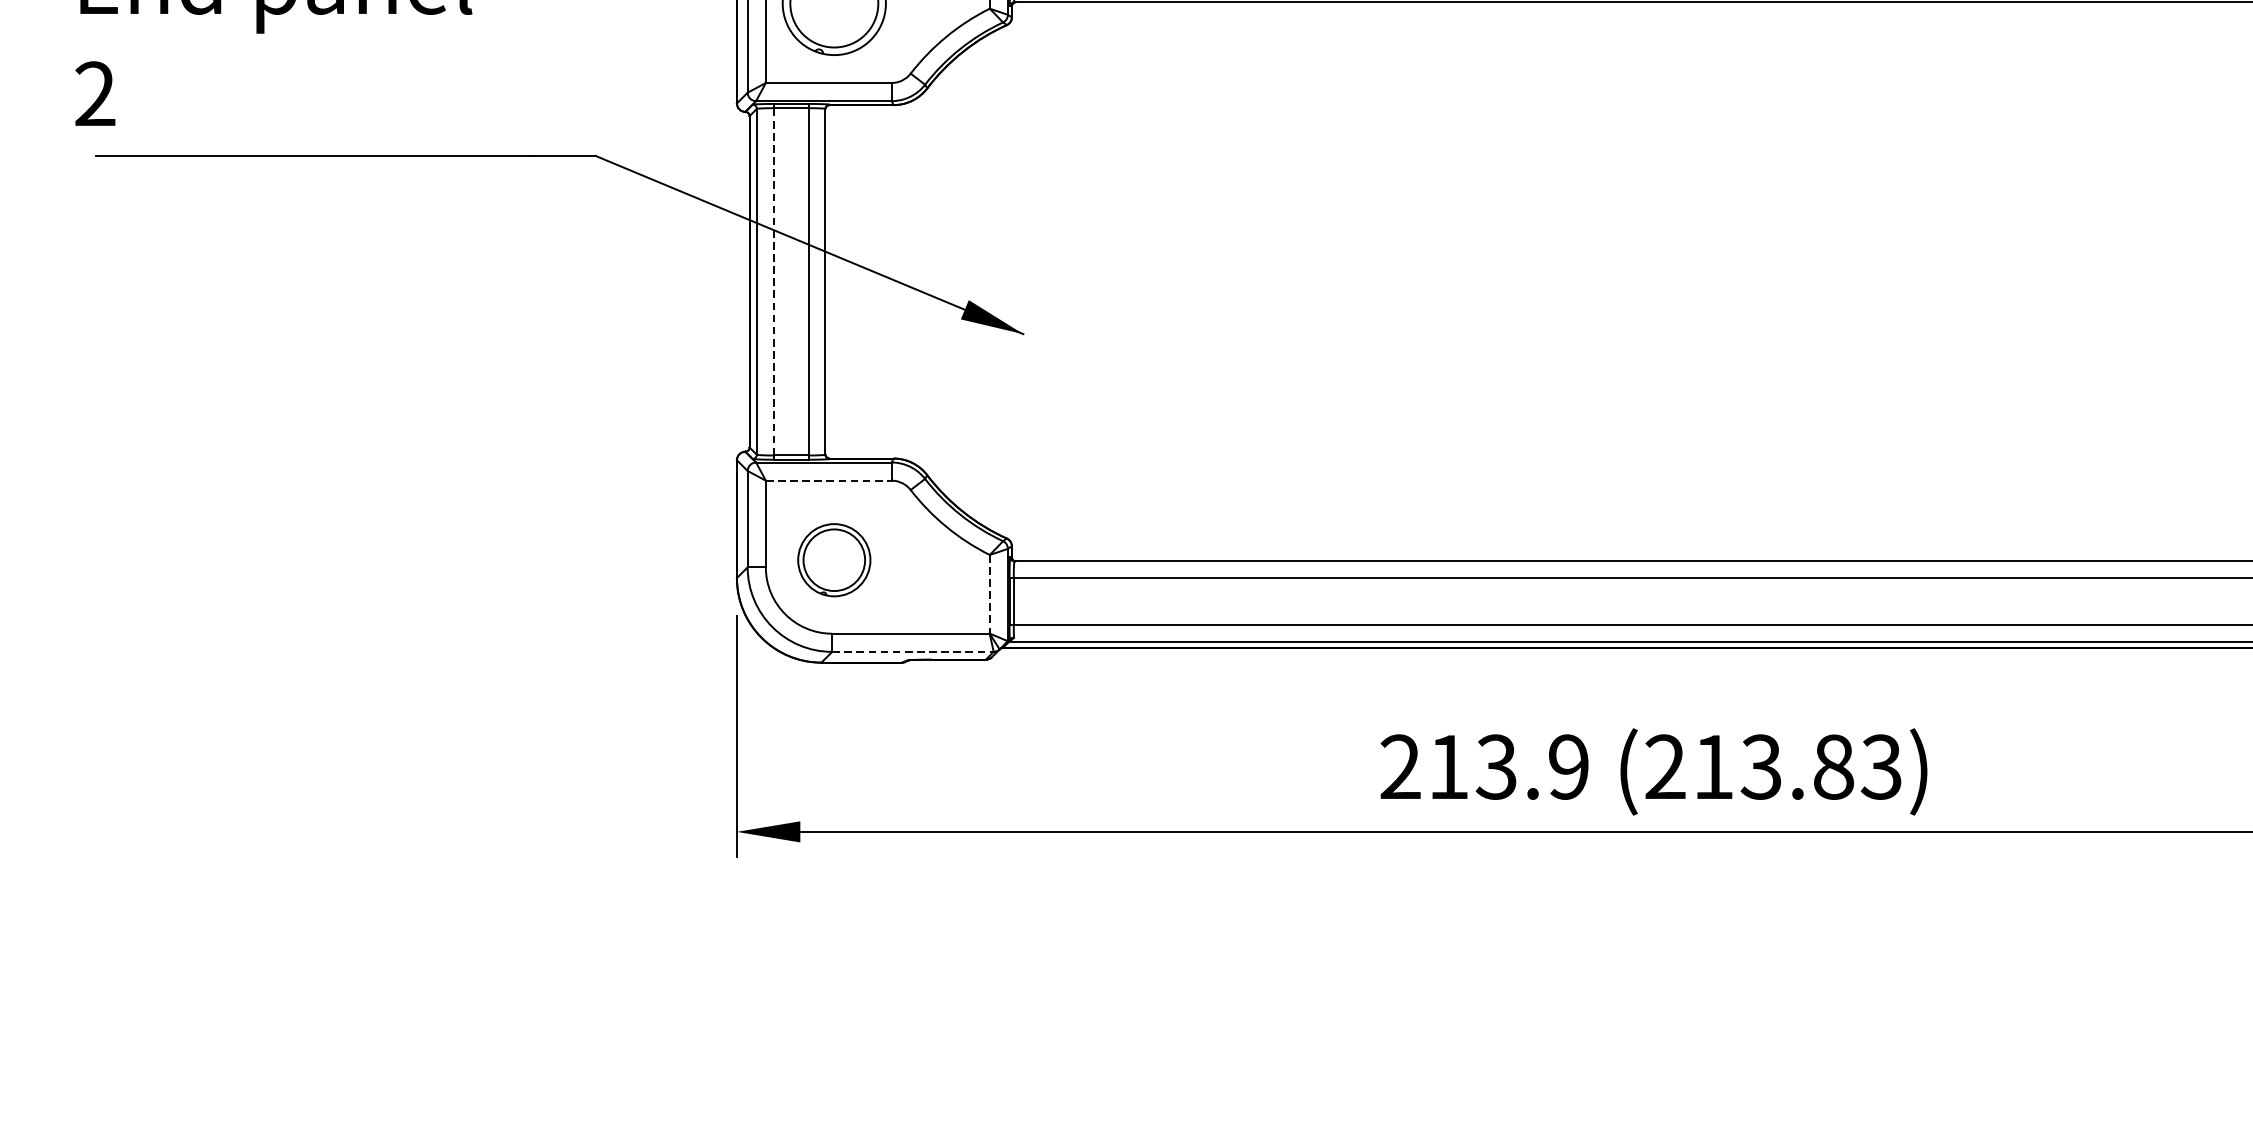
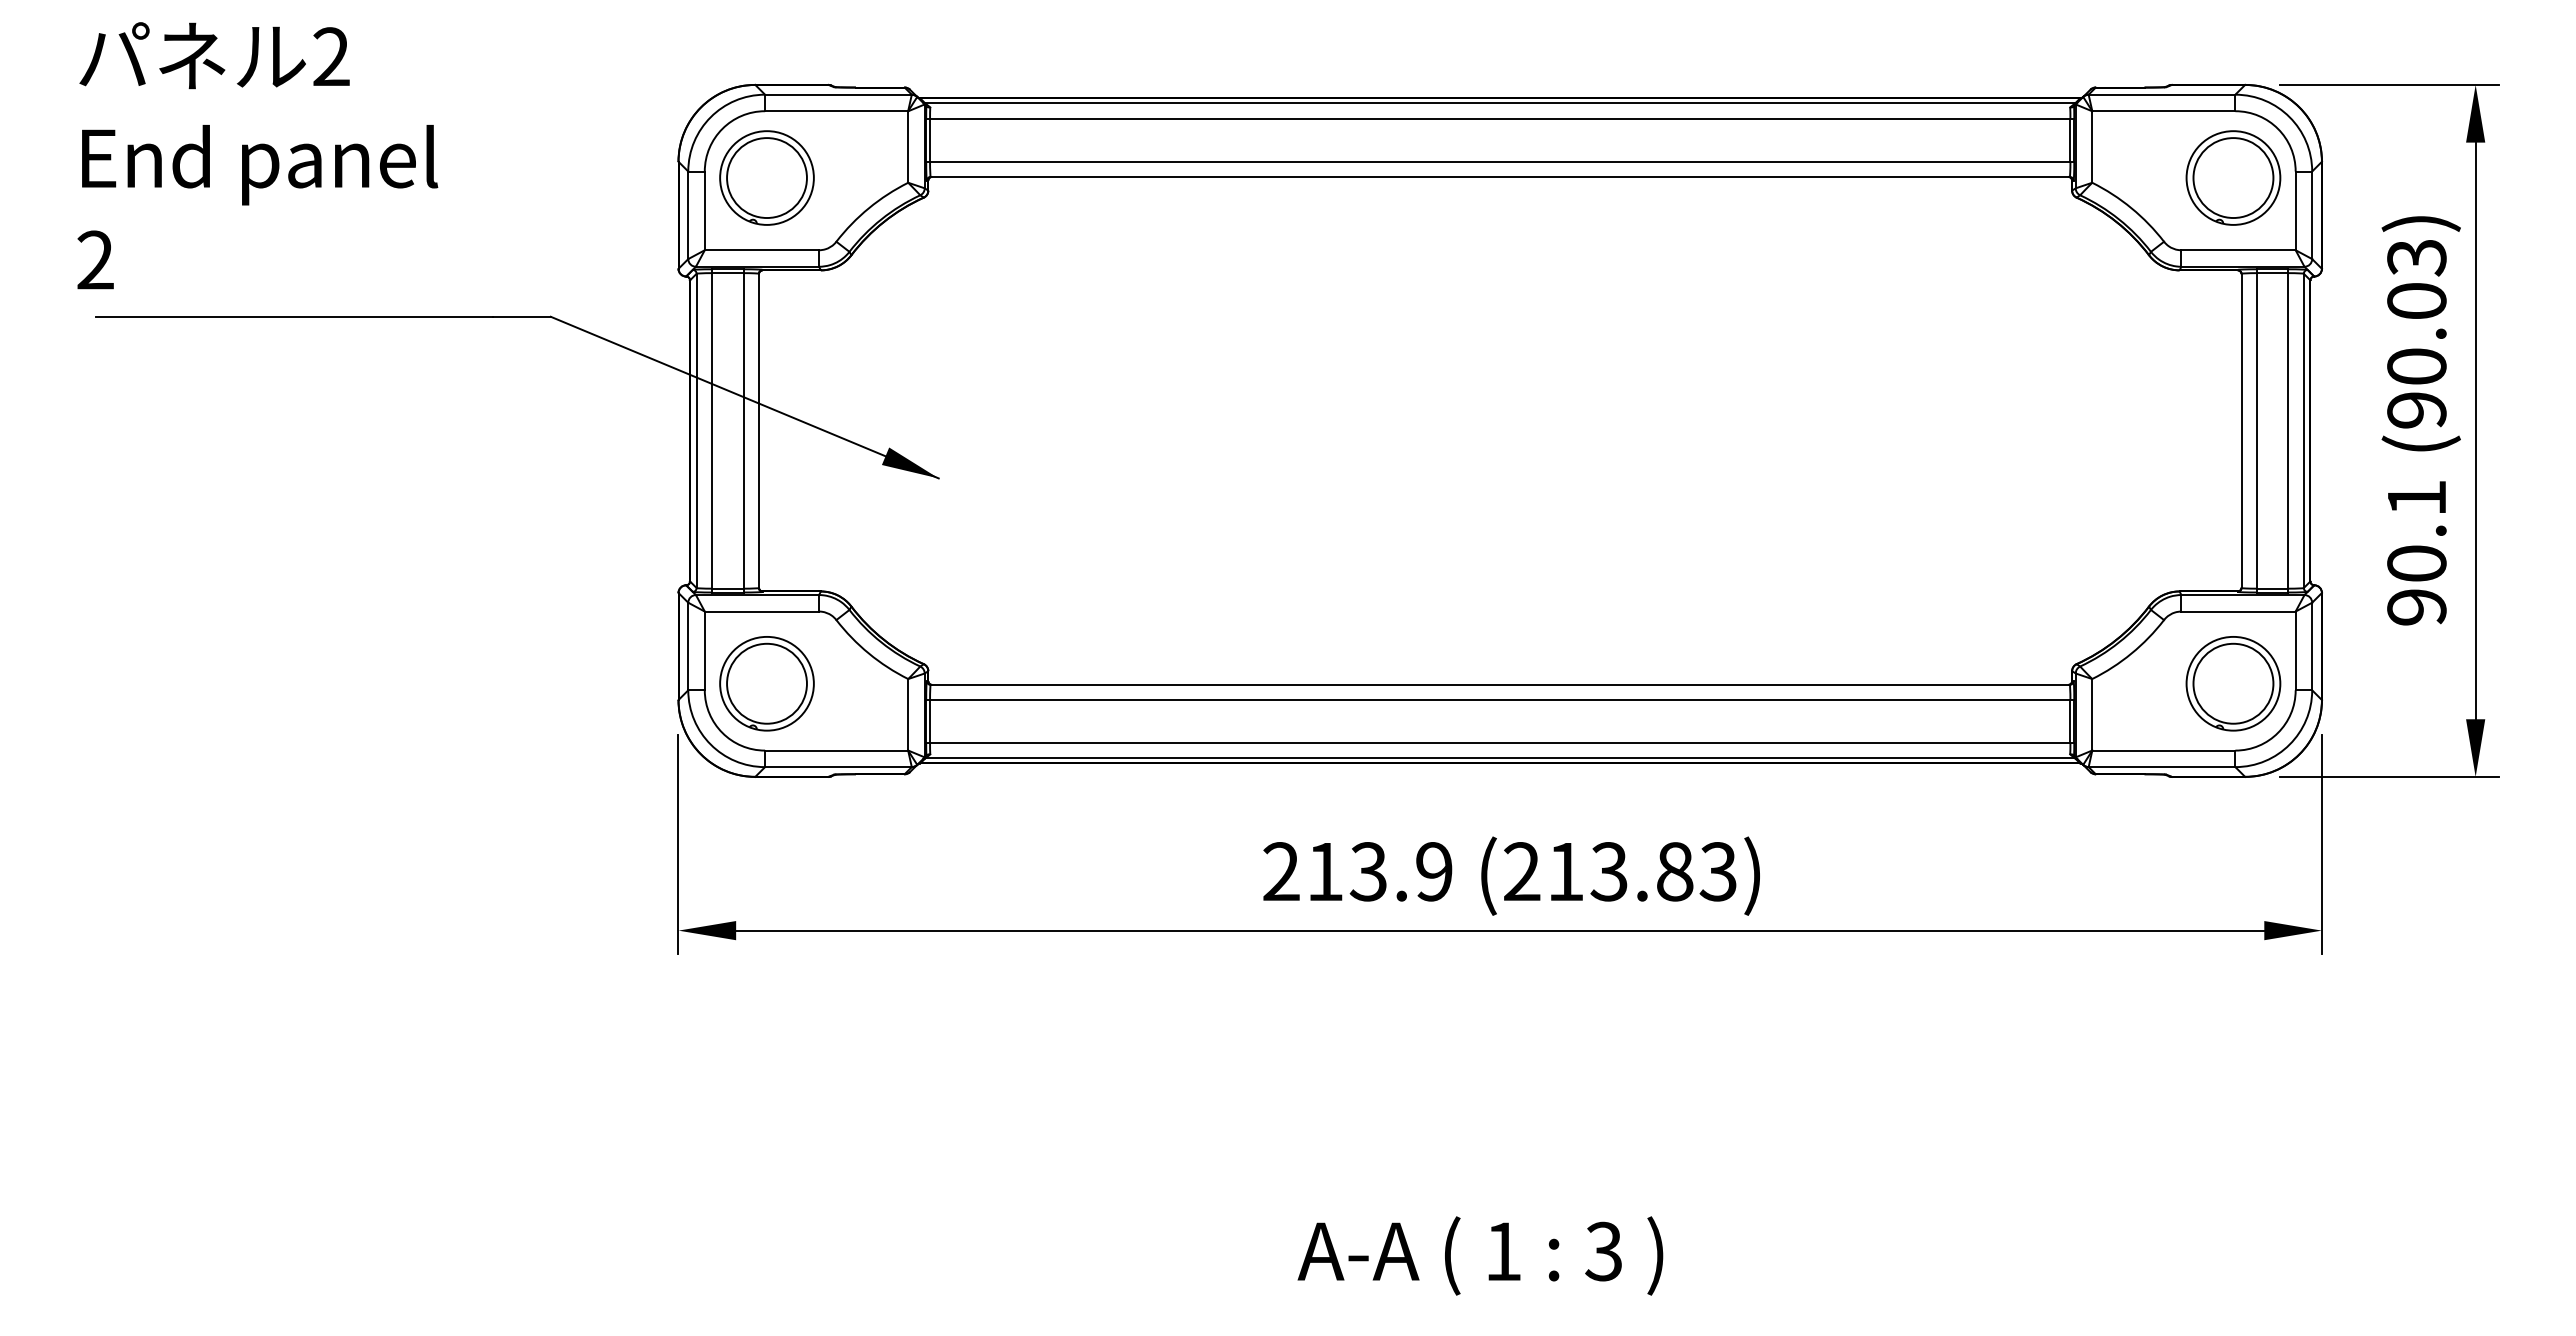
line: (773, 281) -> (711, 430), dashed -> solid
line: (829, 480) -> (762, 611), dashed -> solid
part: (833, 559) -> (766, 683), size x1.43
line: (990, 593) -> (908, 714), dashed -> solid
line: (913, 652) -> (838, 767), dashed -> solid

